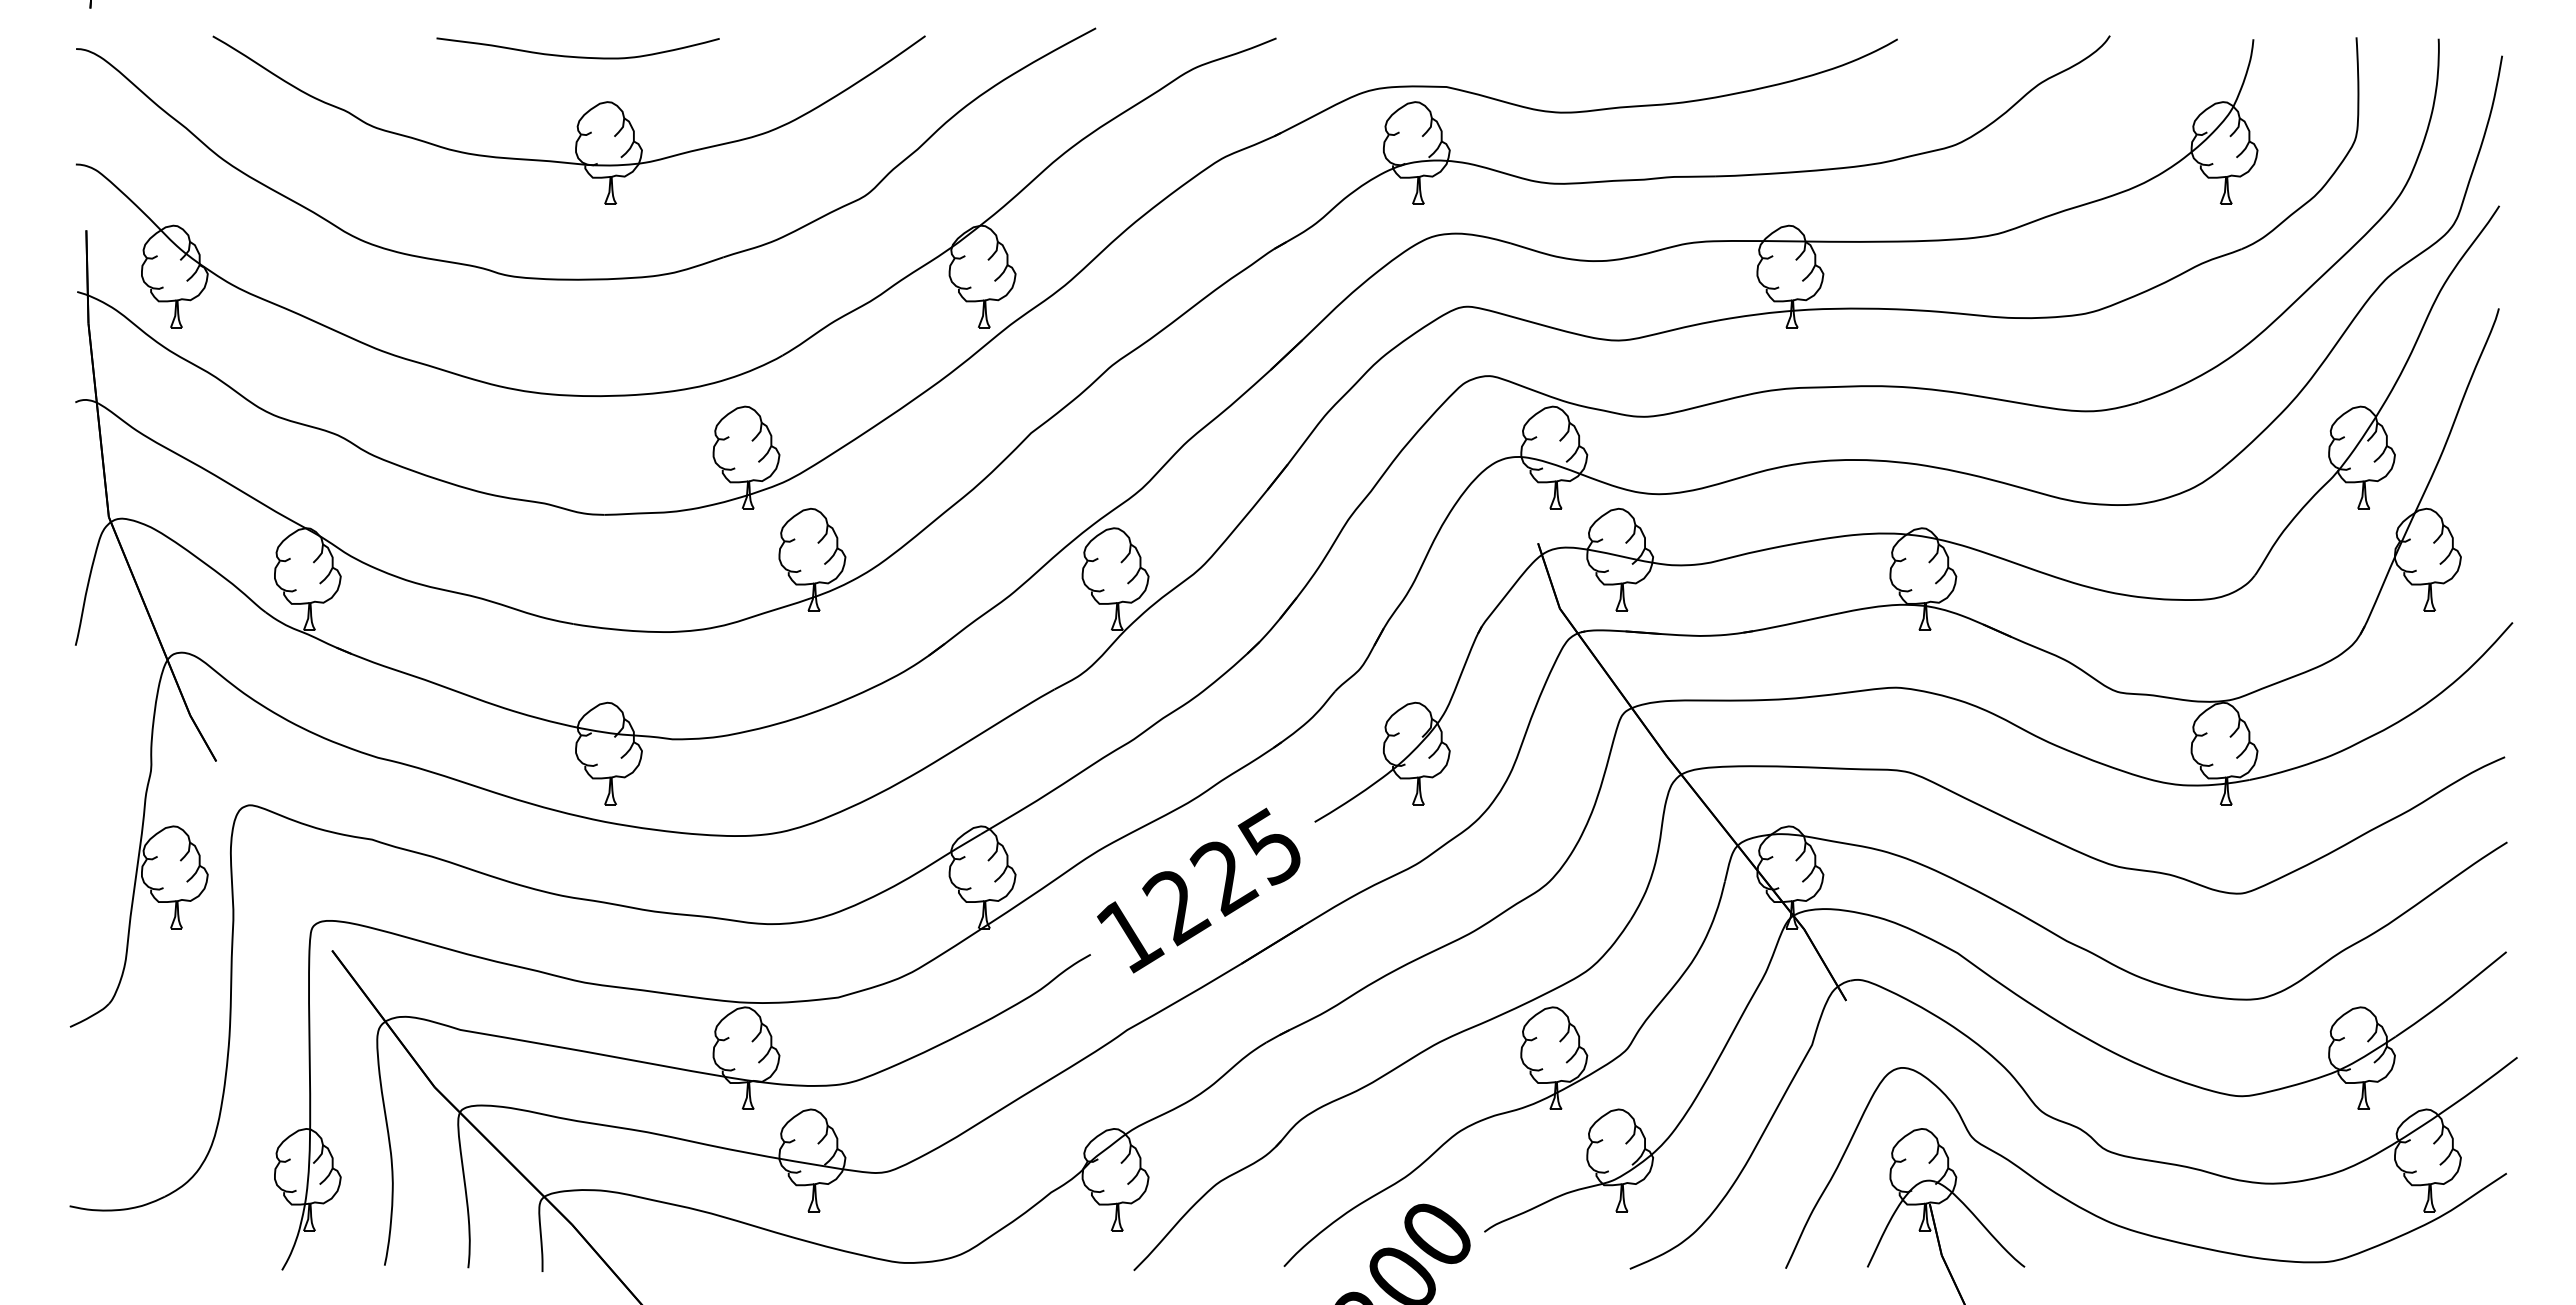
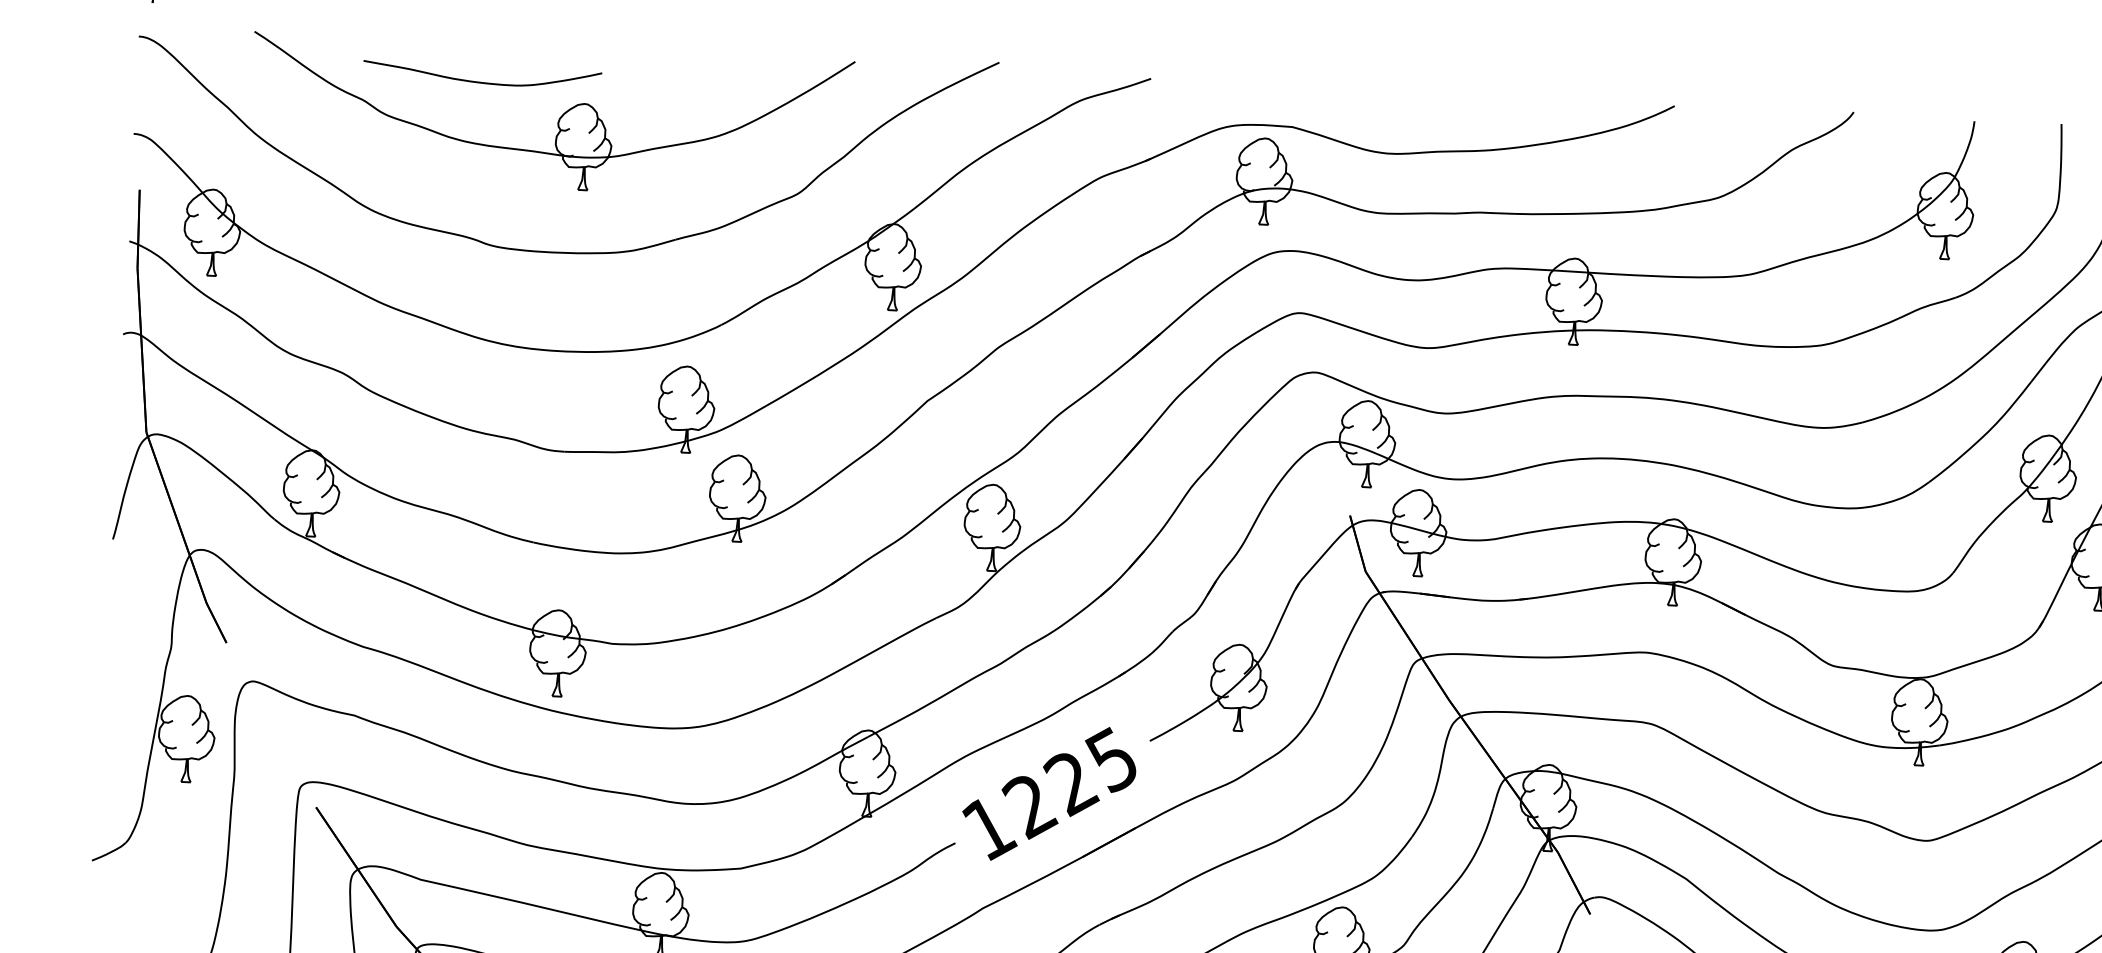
curve: (577, 56) -> (481, 82), moved

